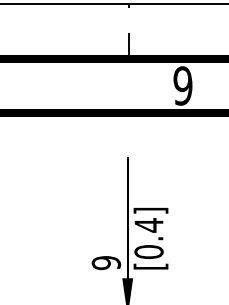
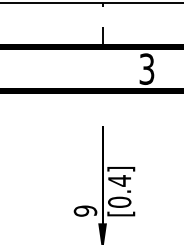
text: (182, 85) -> (146, 68), 9 -> 3

